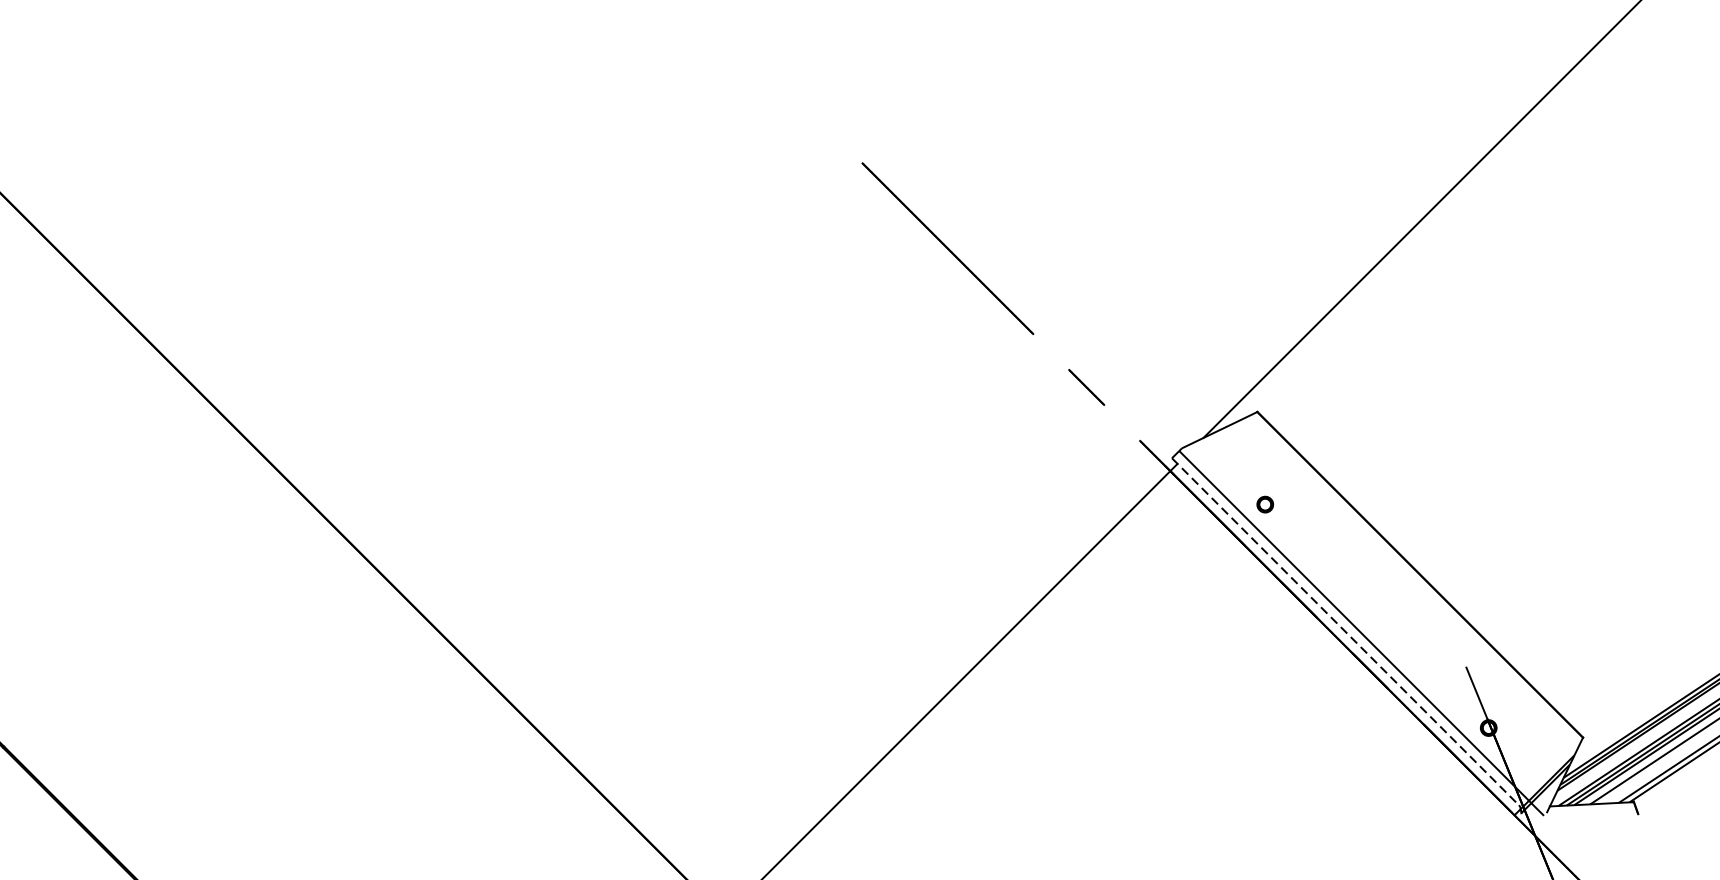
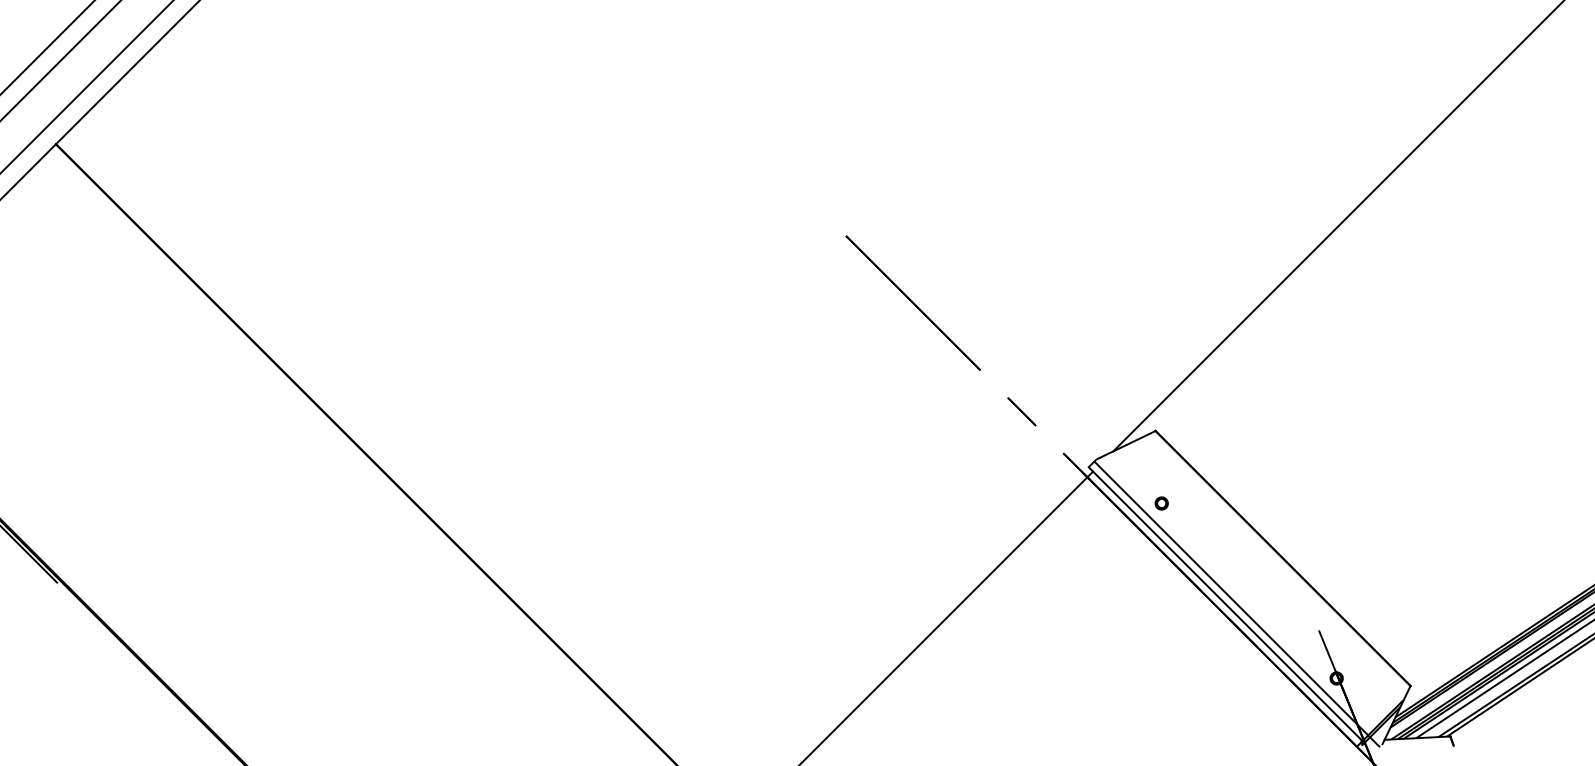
line: (1345, 632) -> (1224, 603), dashed -> solid

